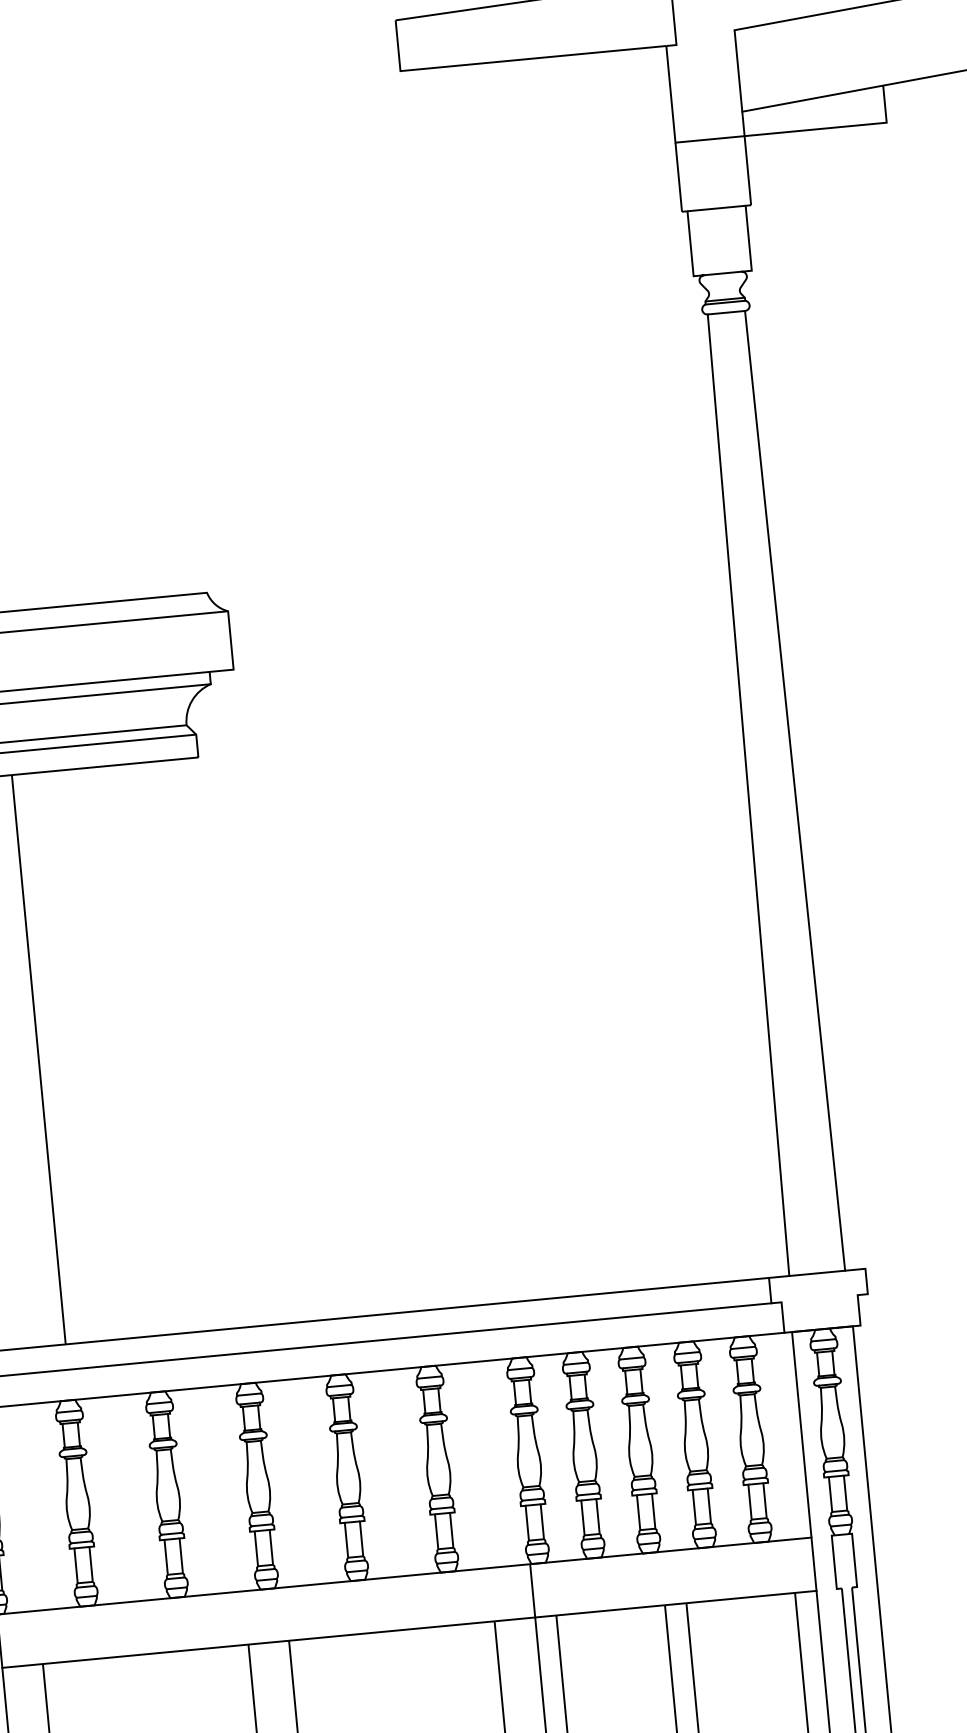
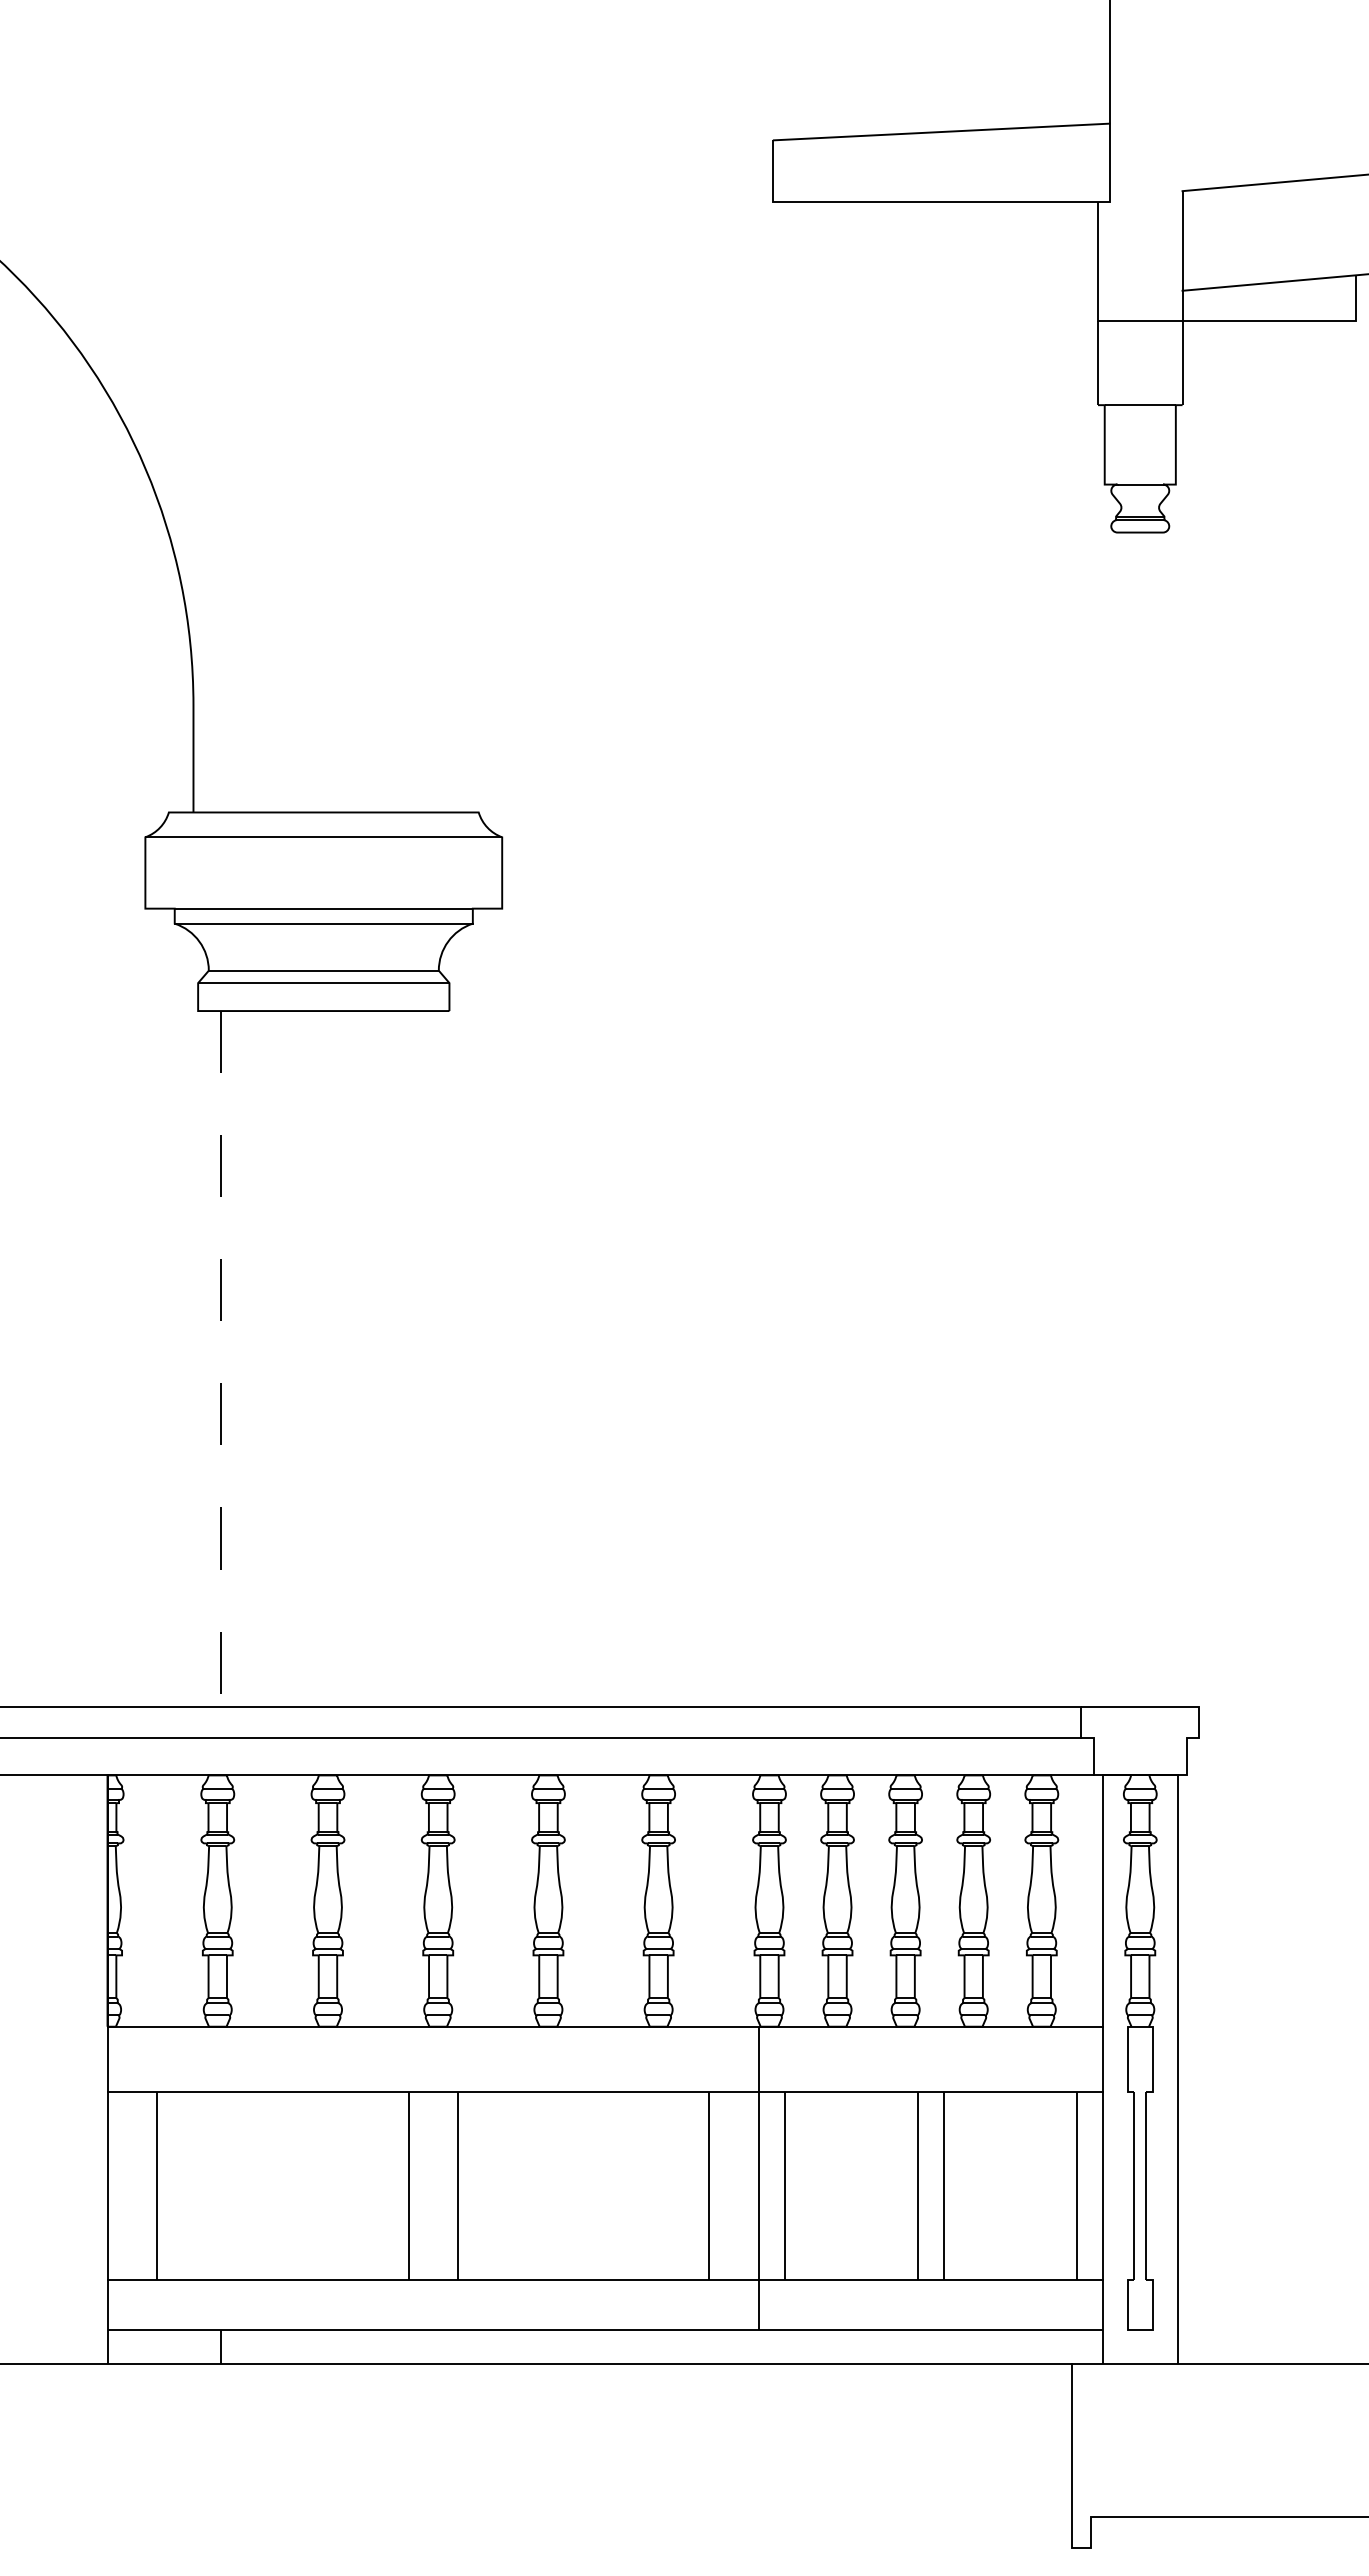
line: (794, 790) -> (1168, 1119), removed
line: (748, 794) -> (1111, 1119), removed
line: (38, 1060) -> (221, 1359), solid -> dashed

